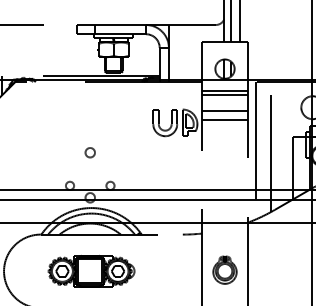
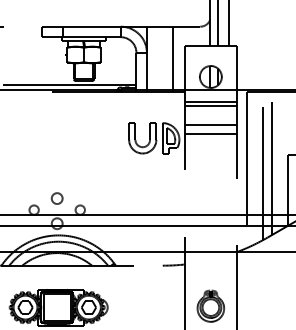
line: (191, 53) -> (172, 59), added
line: (278, 144) -> (271, 162), added
circle: (89, 152) -> (56, 198), moved

